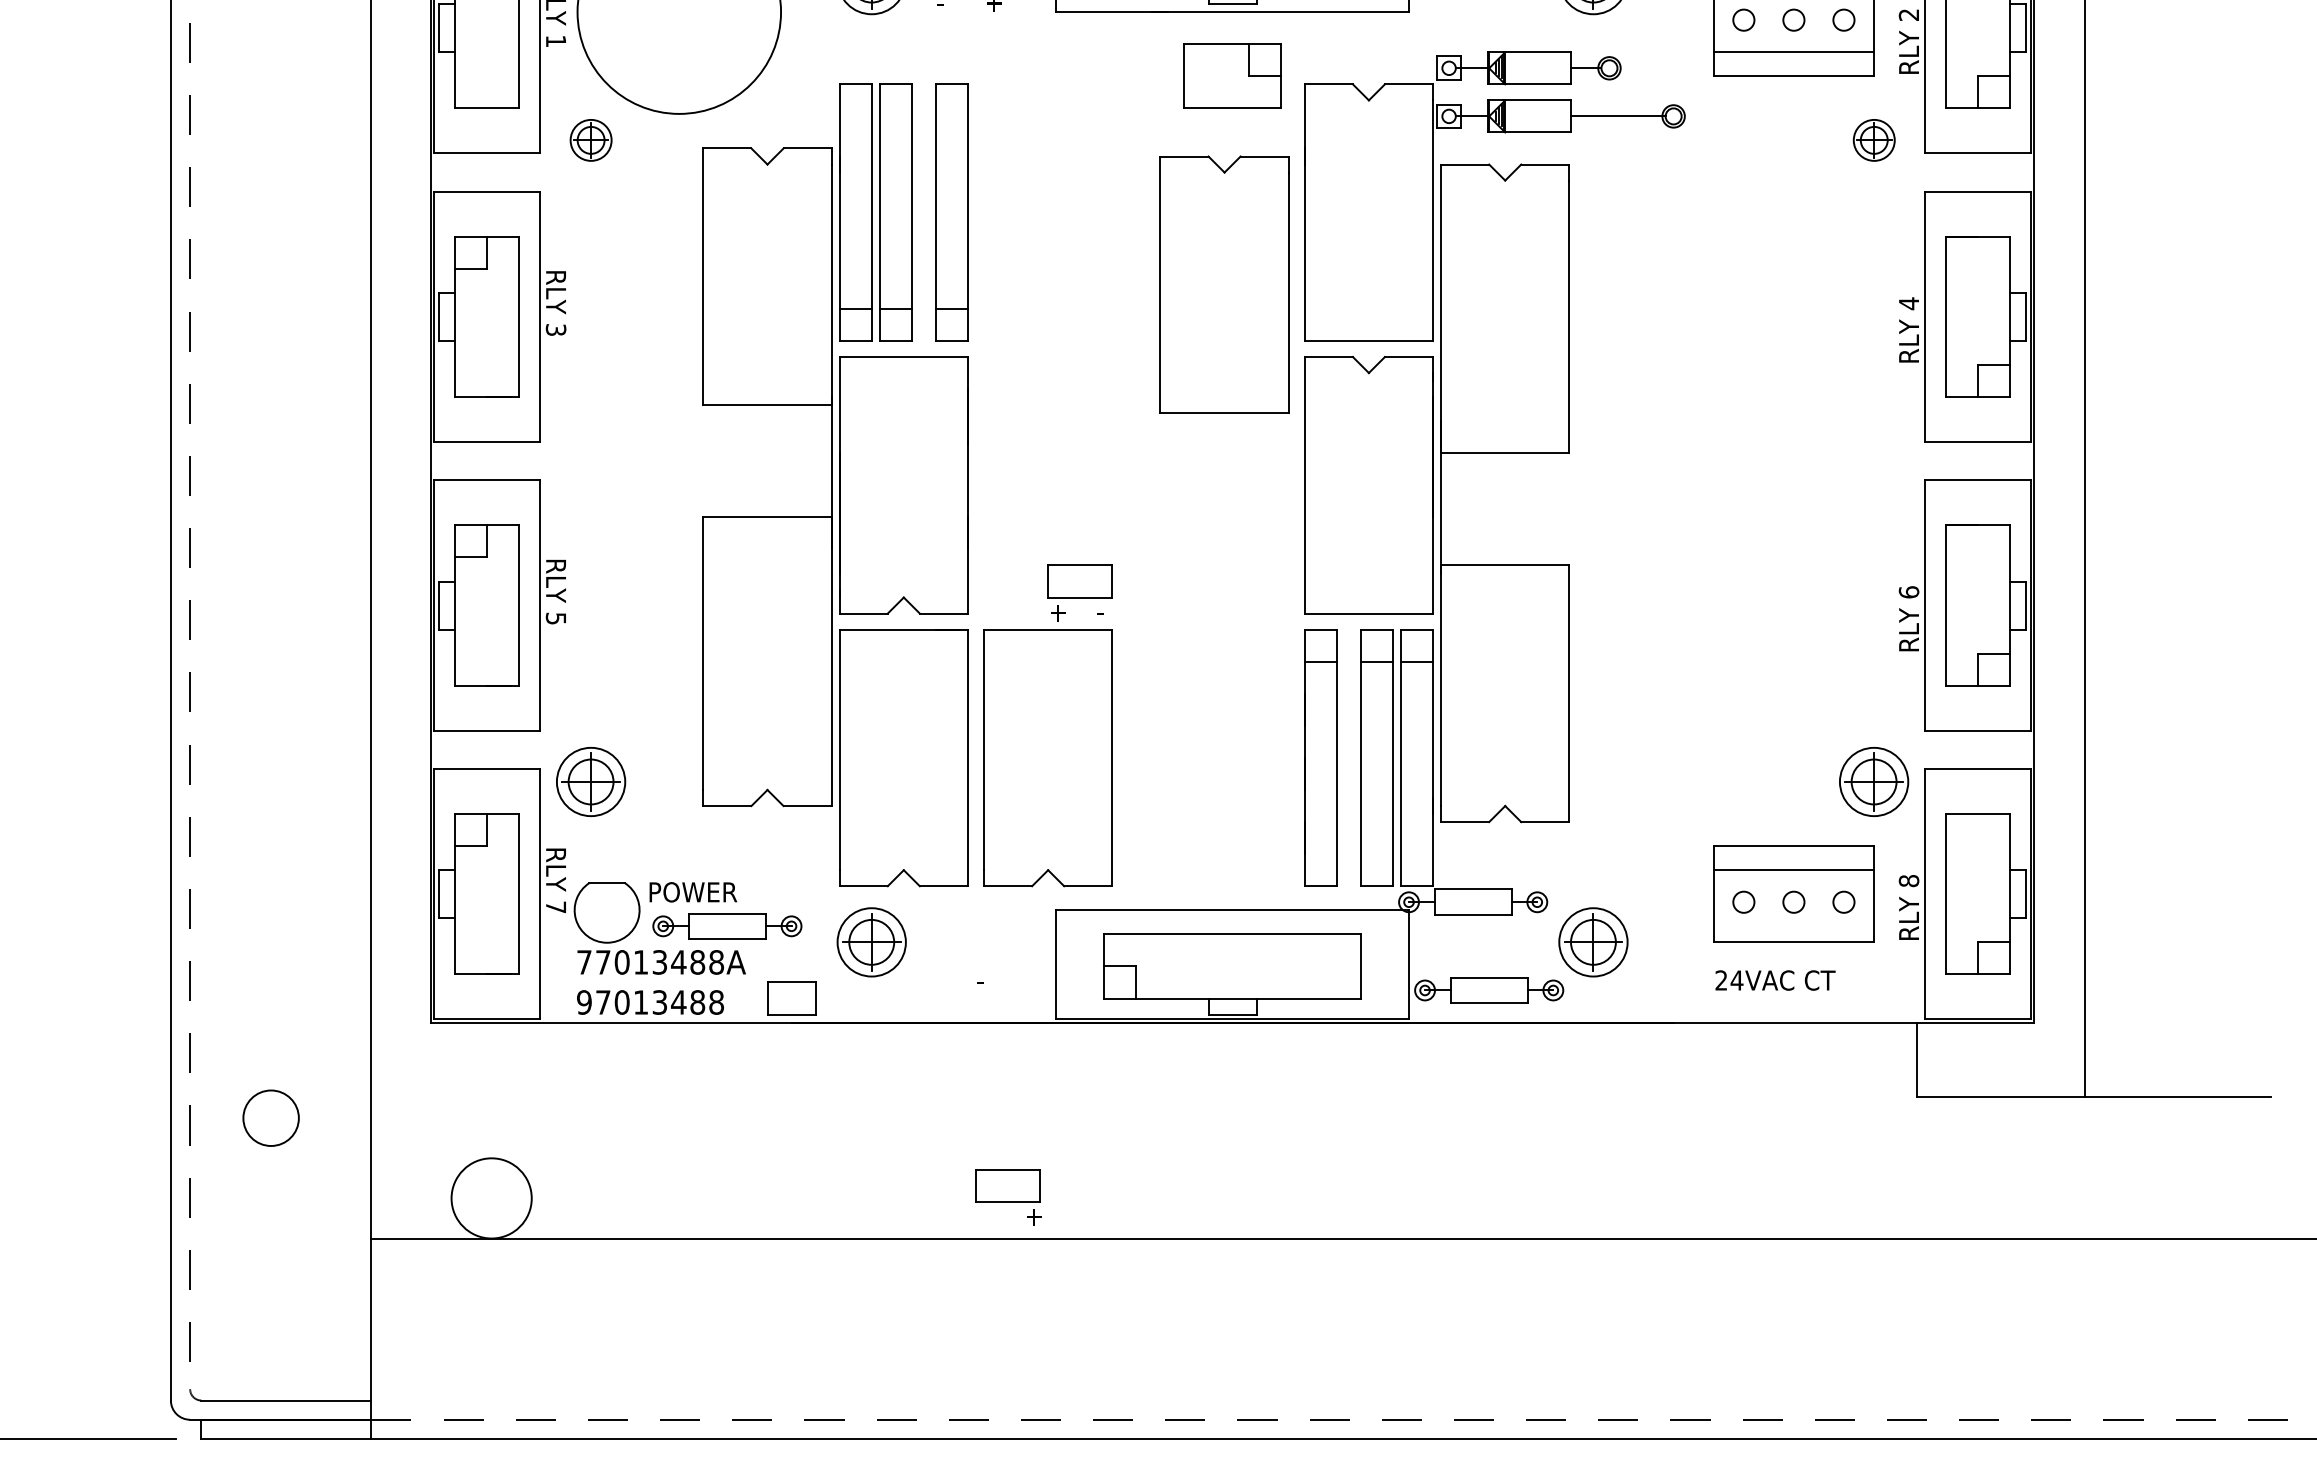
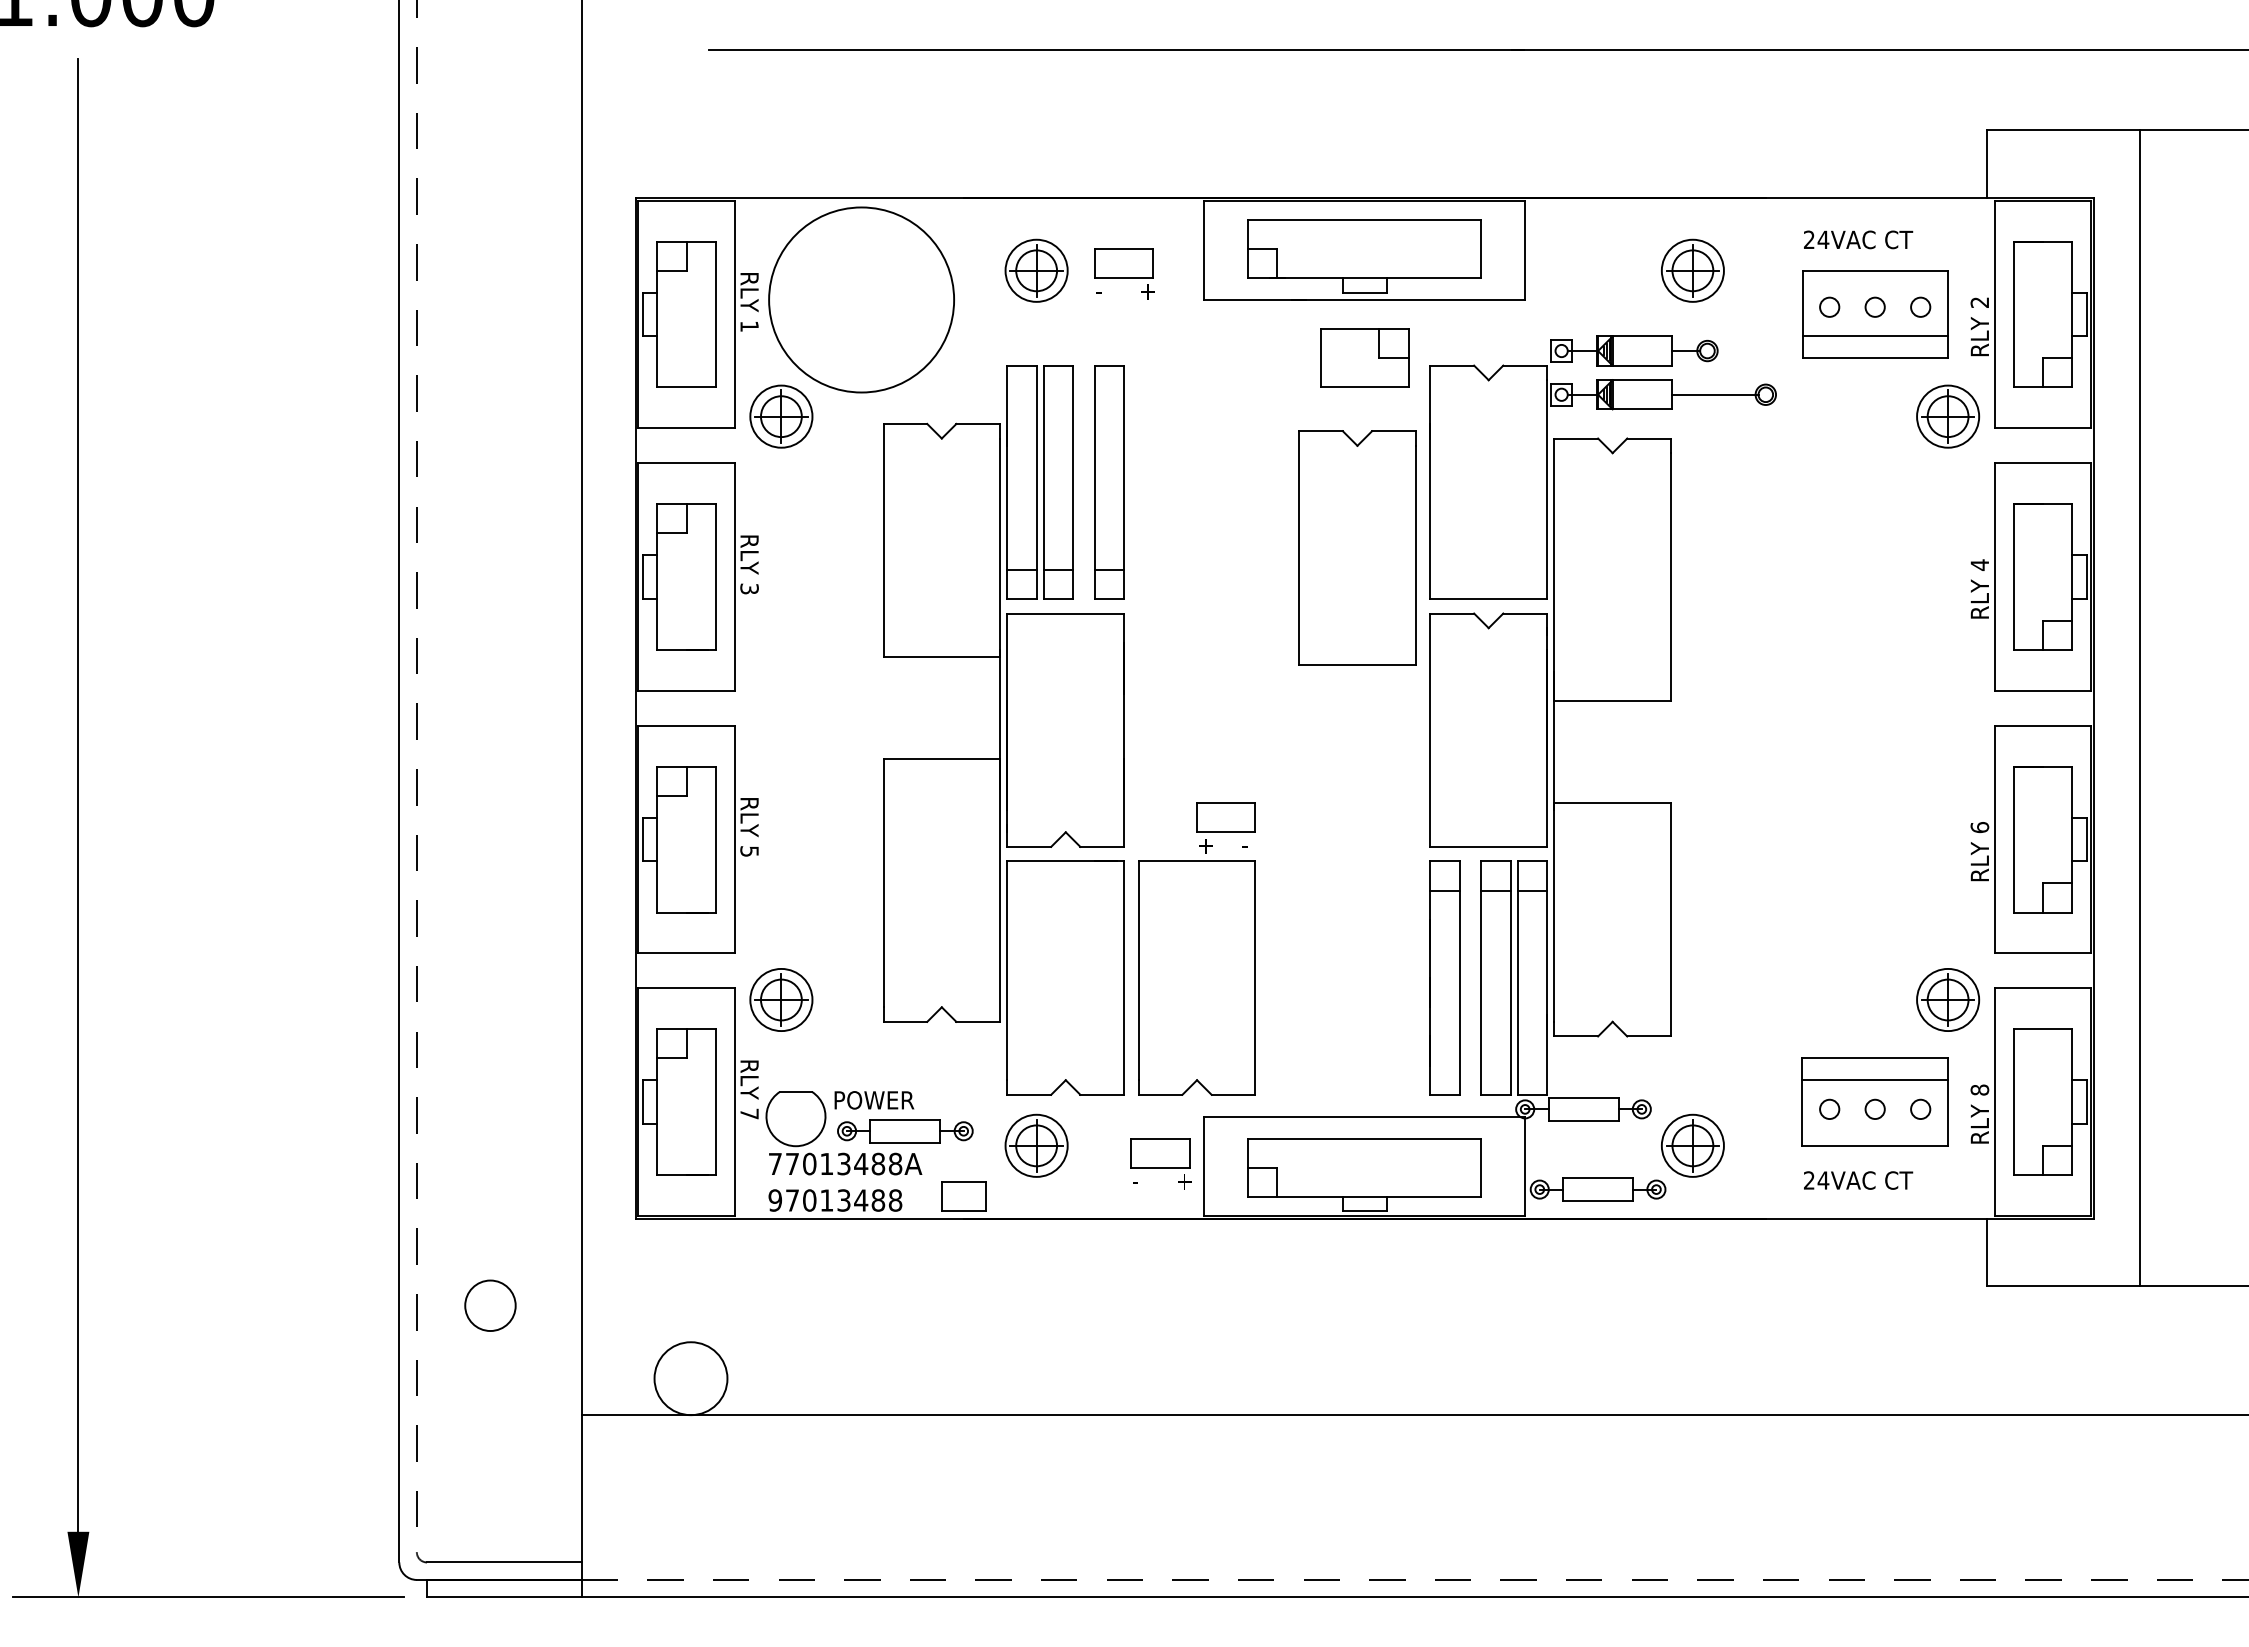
part: (591, 140) -> (781, 416), size x1.67
part: (1874, 140) -> (1948, 416), size x1.67
part: (1007, 1197) -> (1160, 1163), moved

